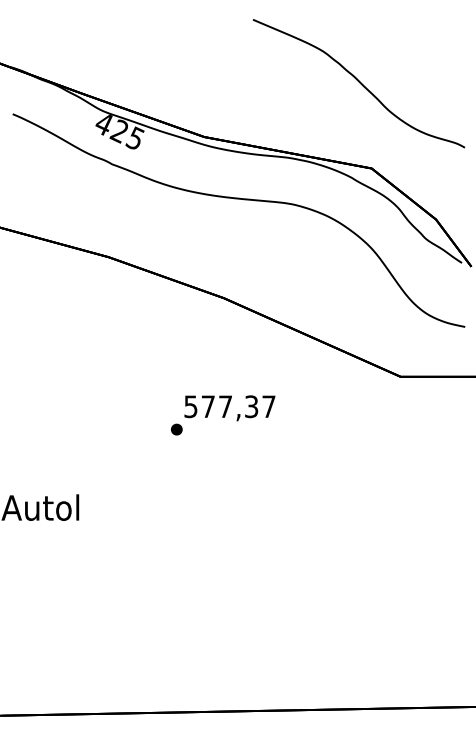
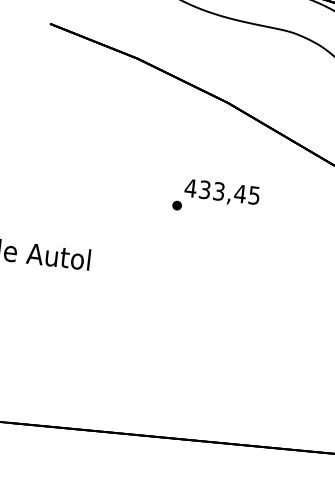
text: (229, 406) -> (222, 191), 577,37 -> 433,45

